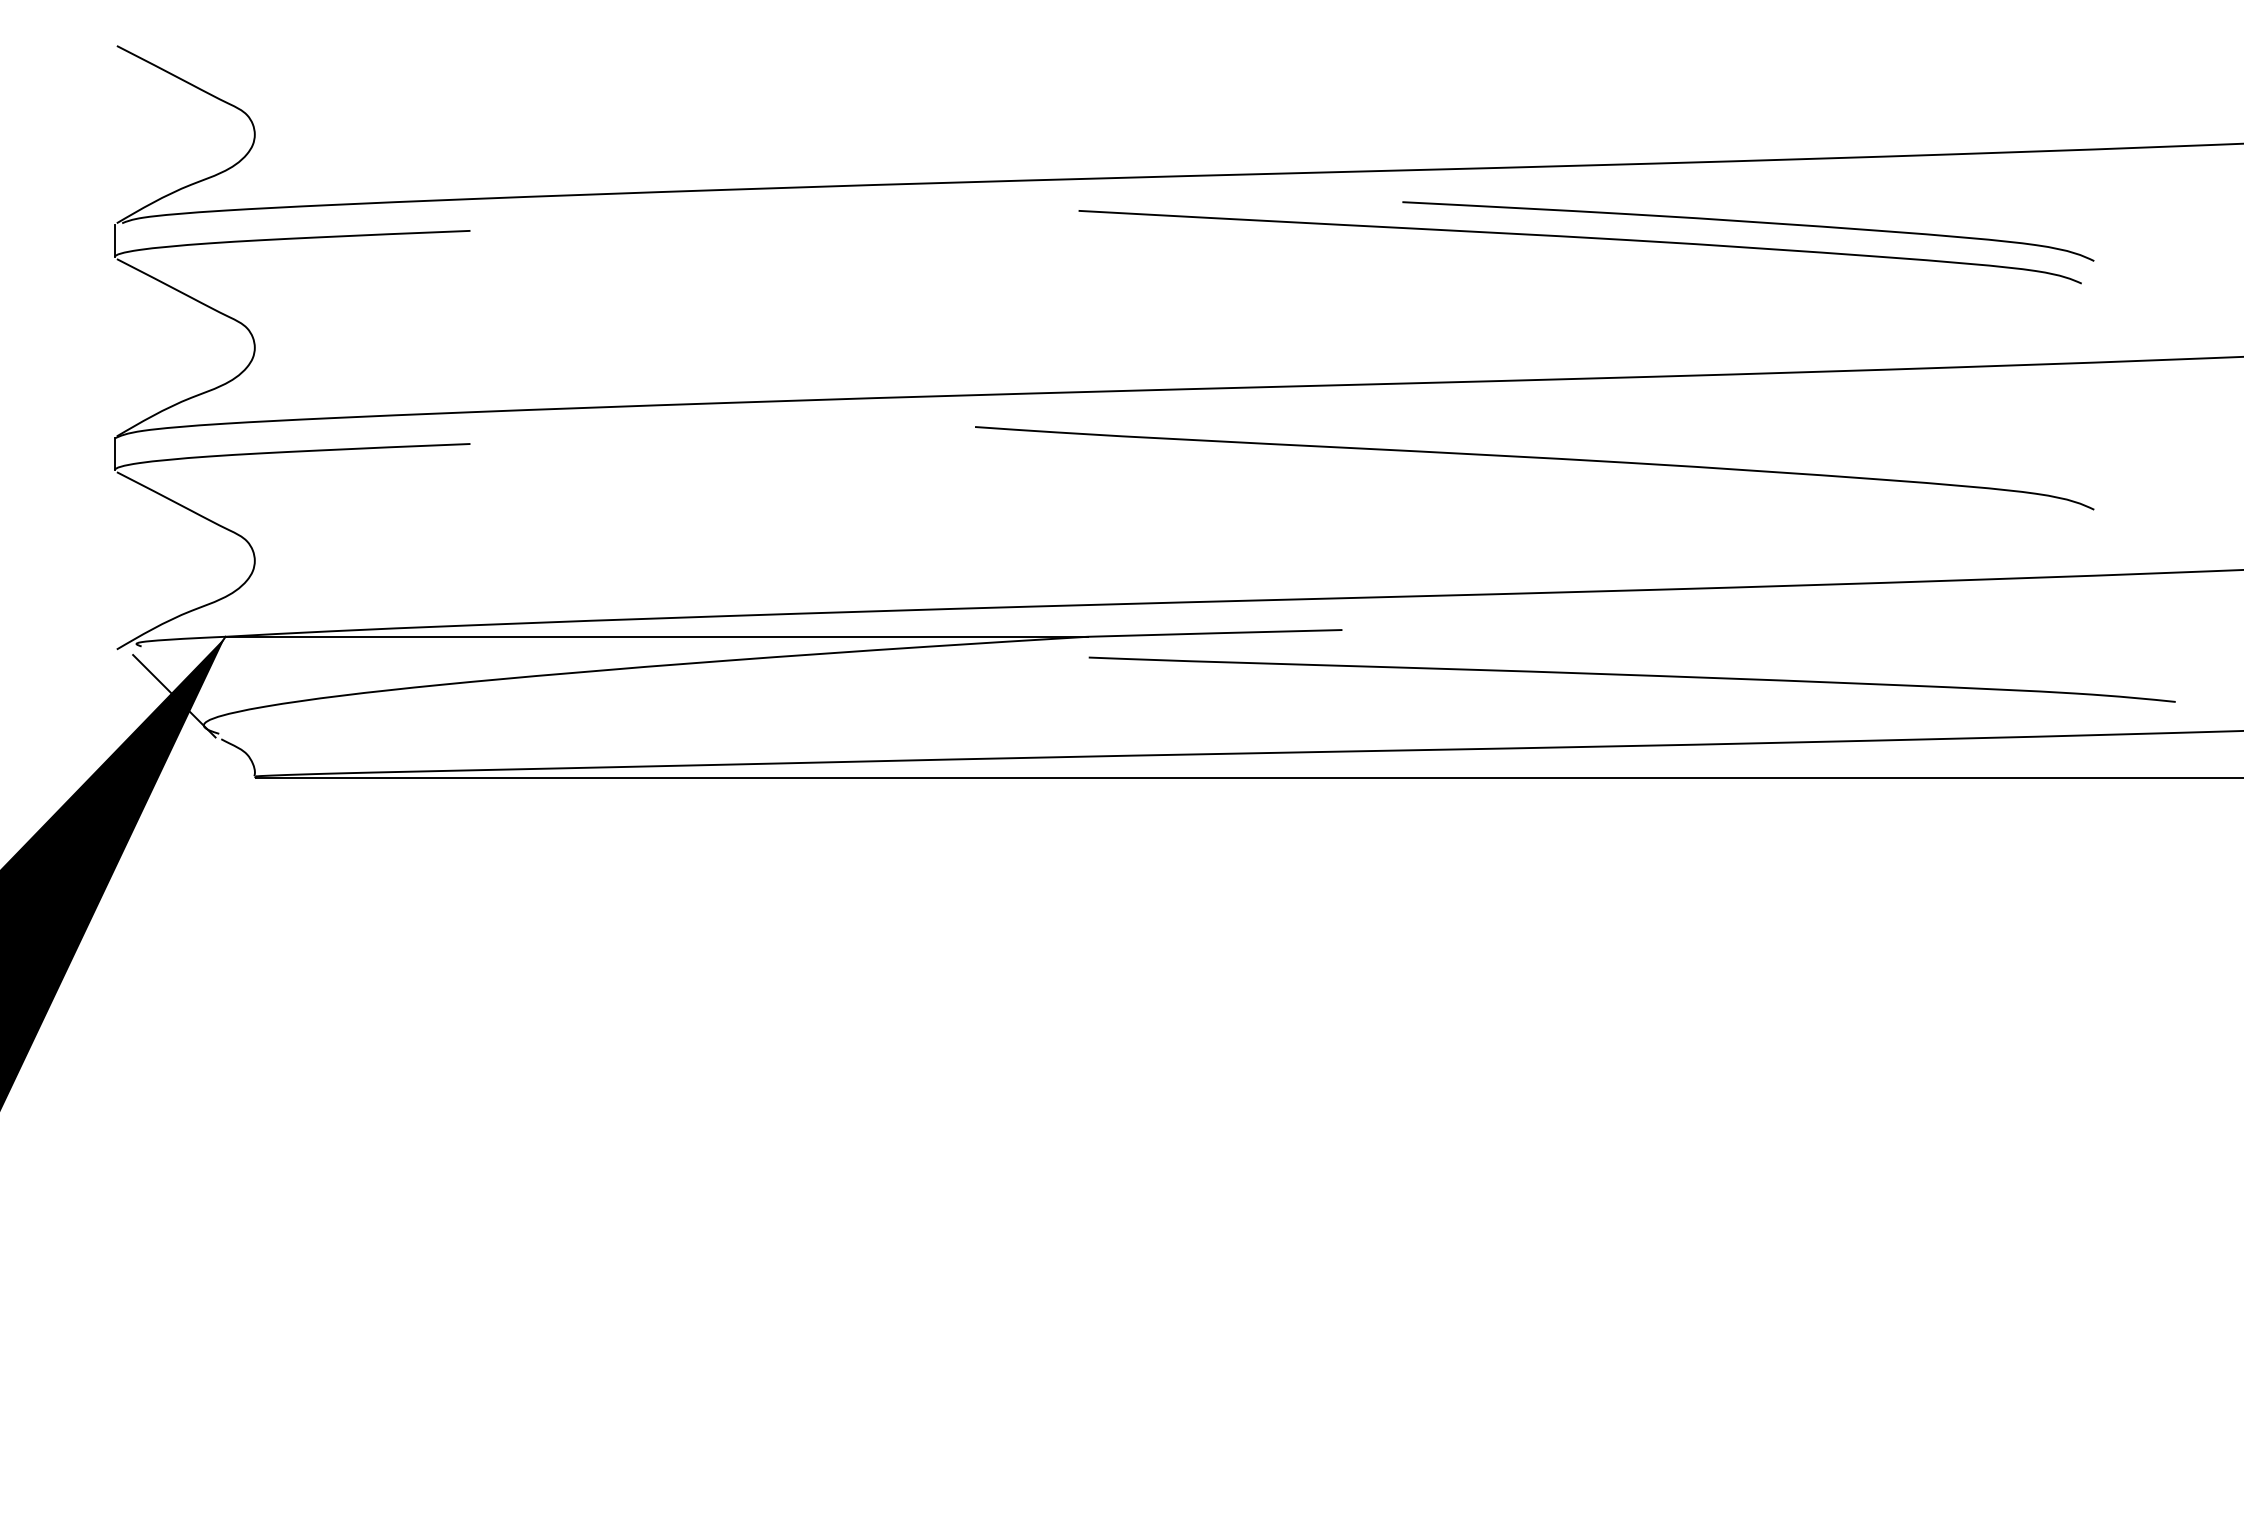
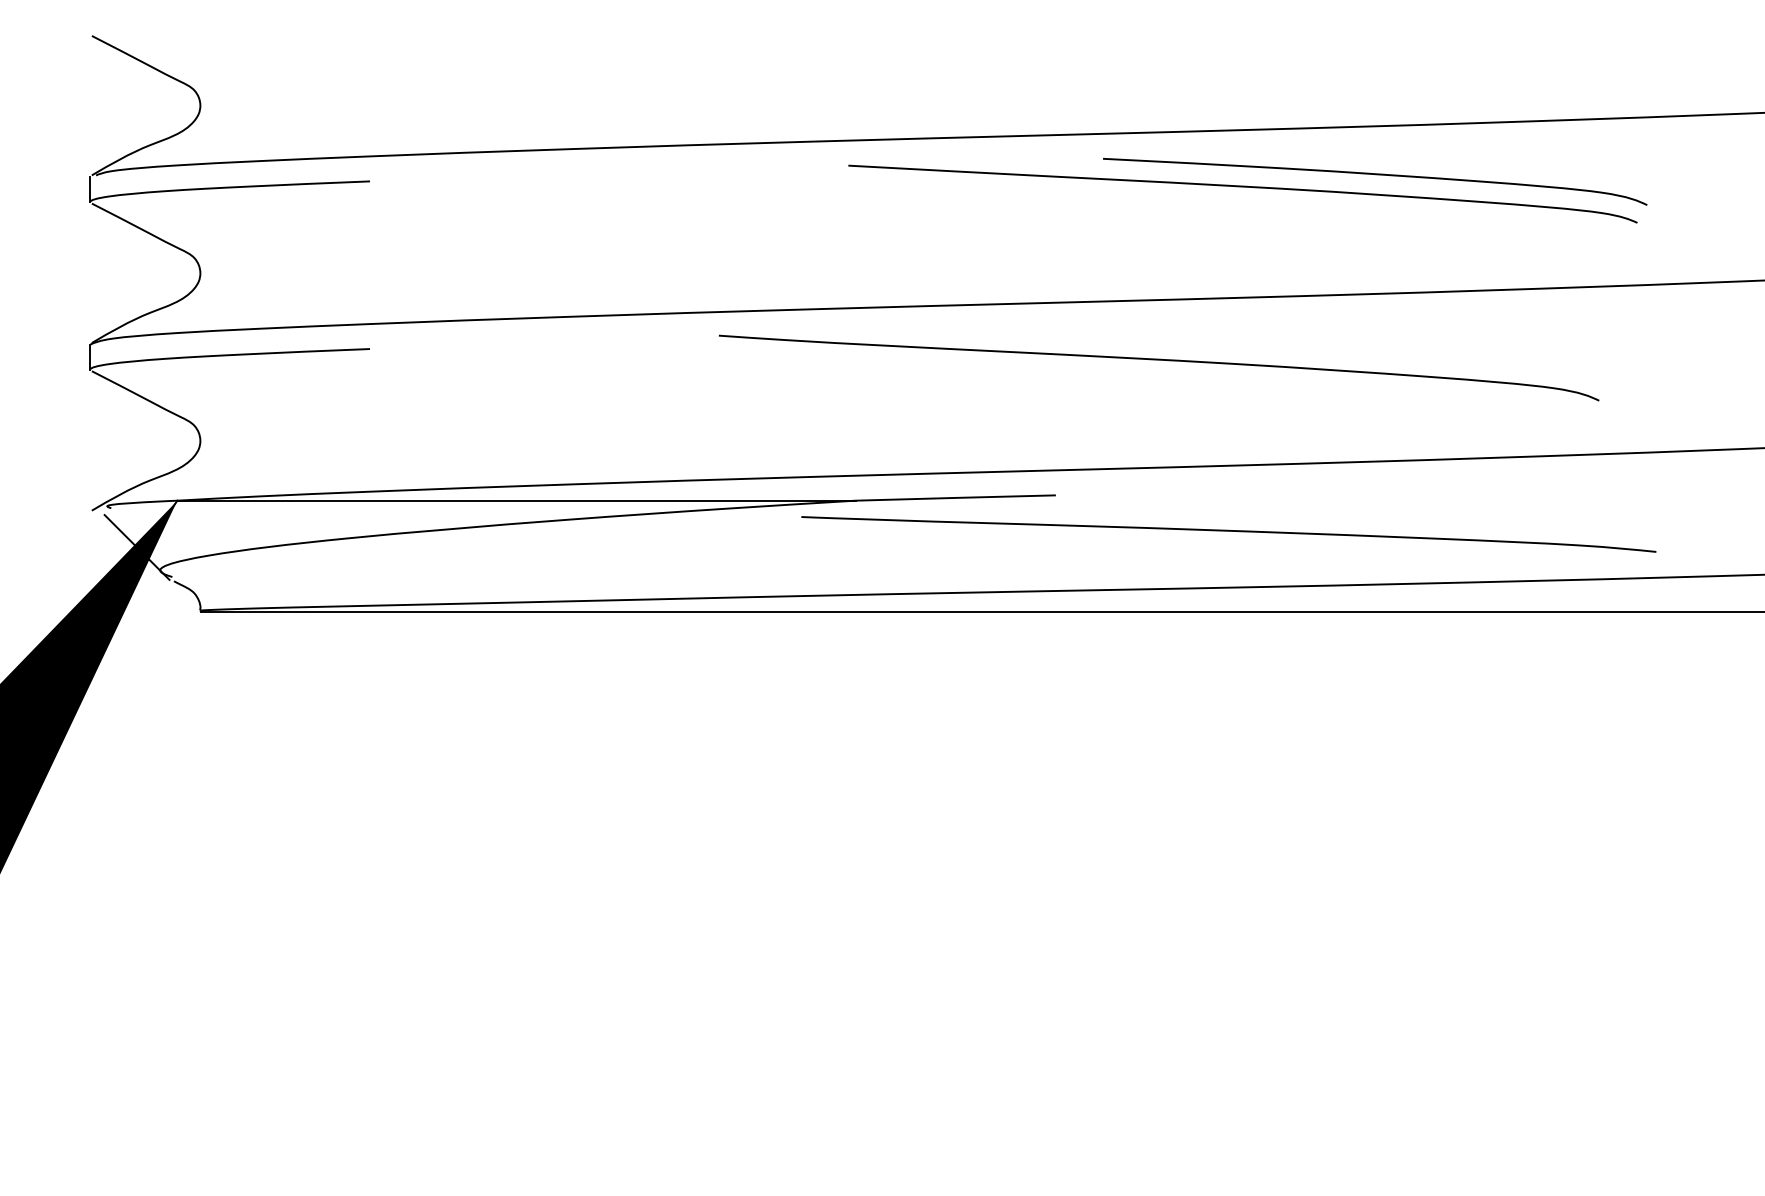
curve: (1535, 458) -> (1159, 360), moved
curve: (1631, 675) -> (1228, 531), moved

